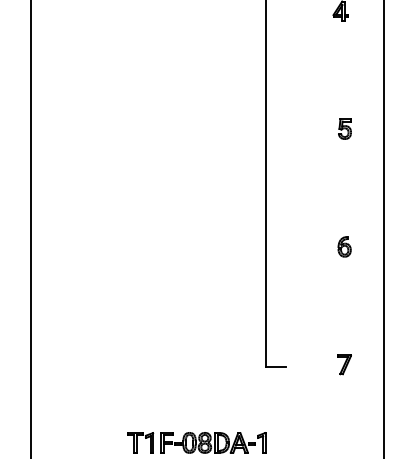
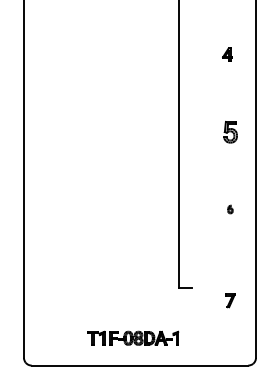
part: (344, 128) -> (230, 131), size x1.6
part: (344, 246) -> (230, 209), size x0.6
part: (344, 364) -> (230, 300), moved

